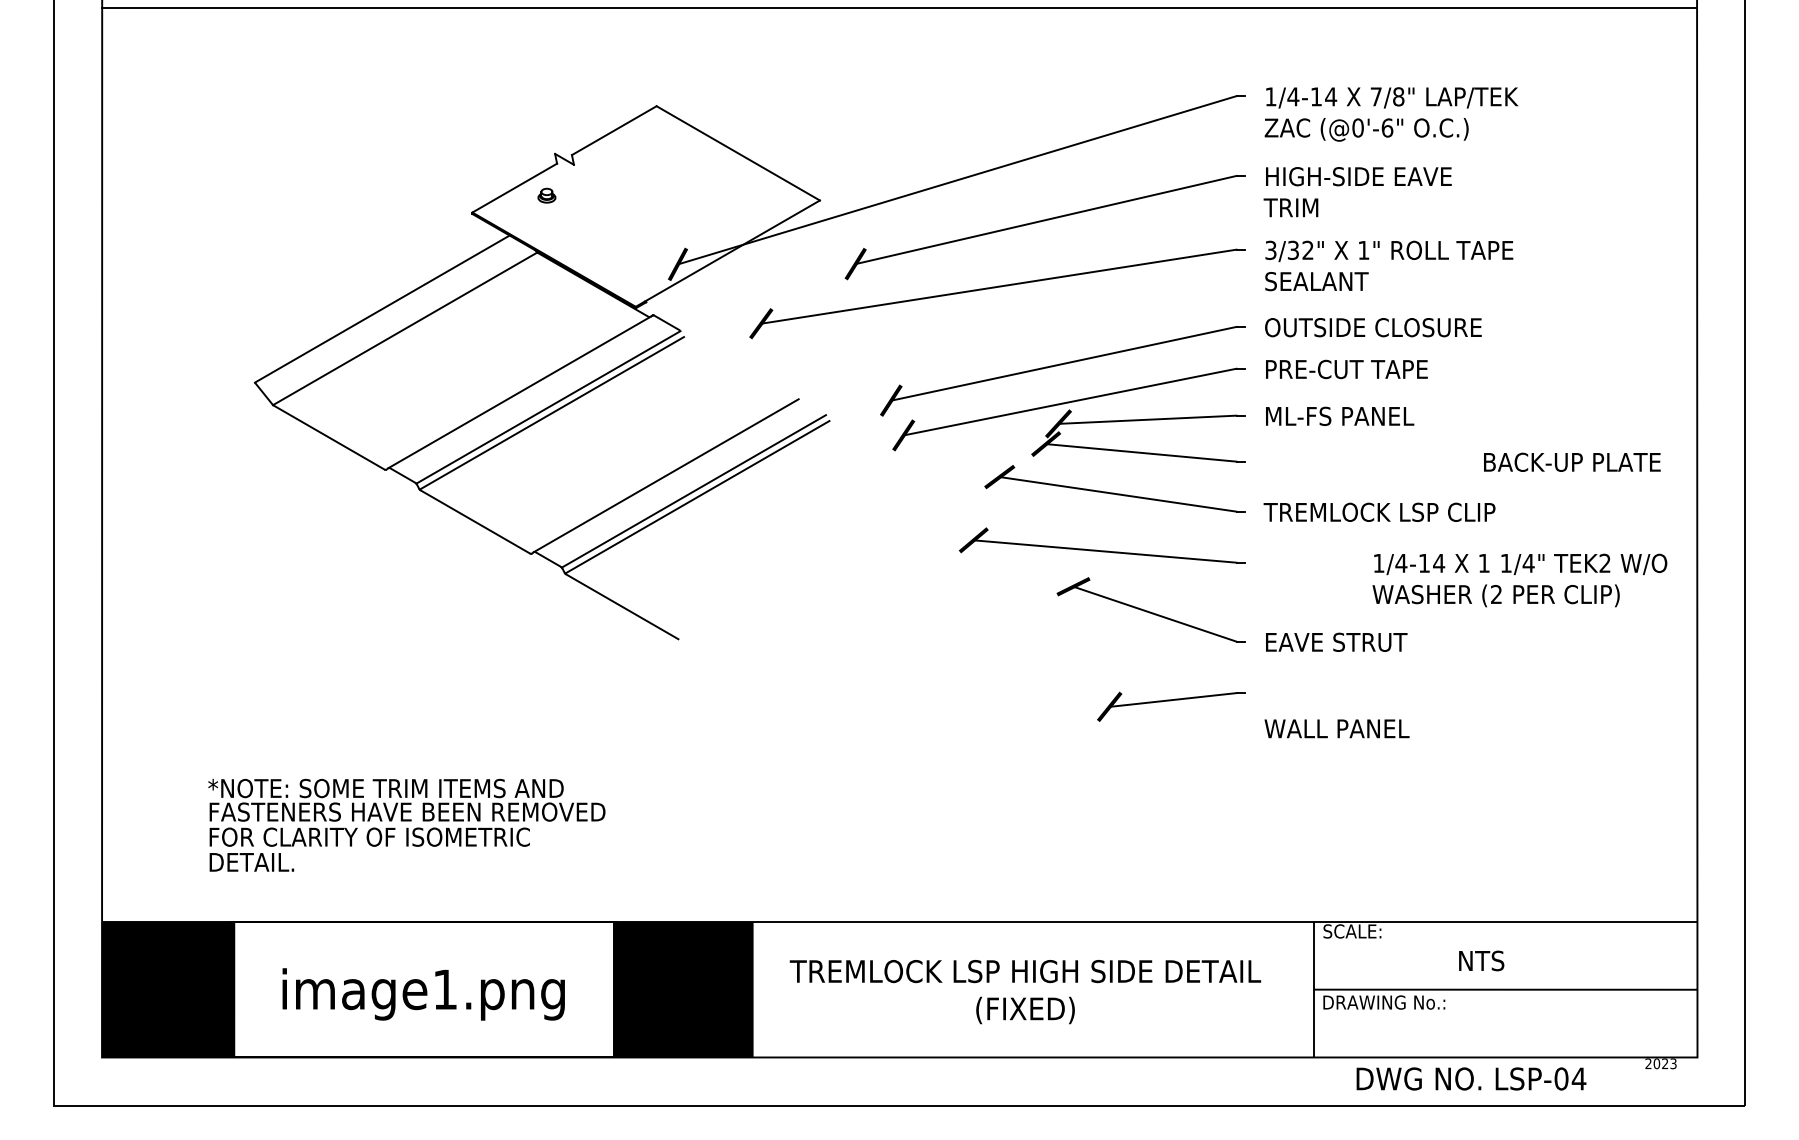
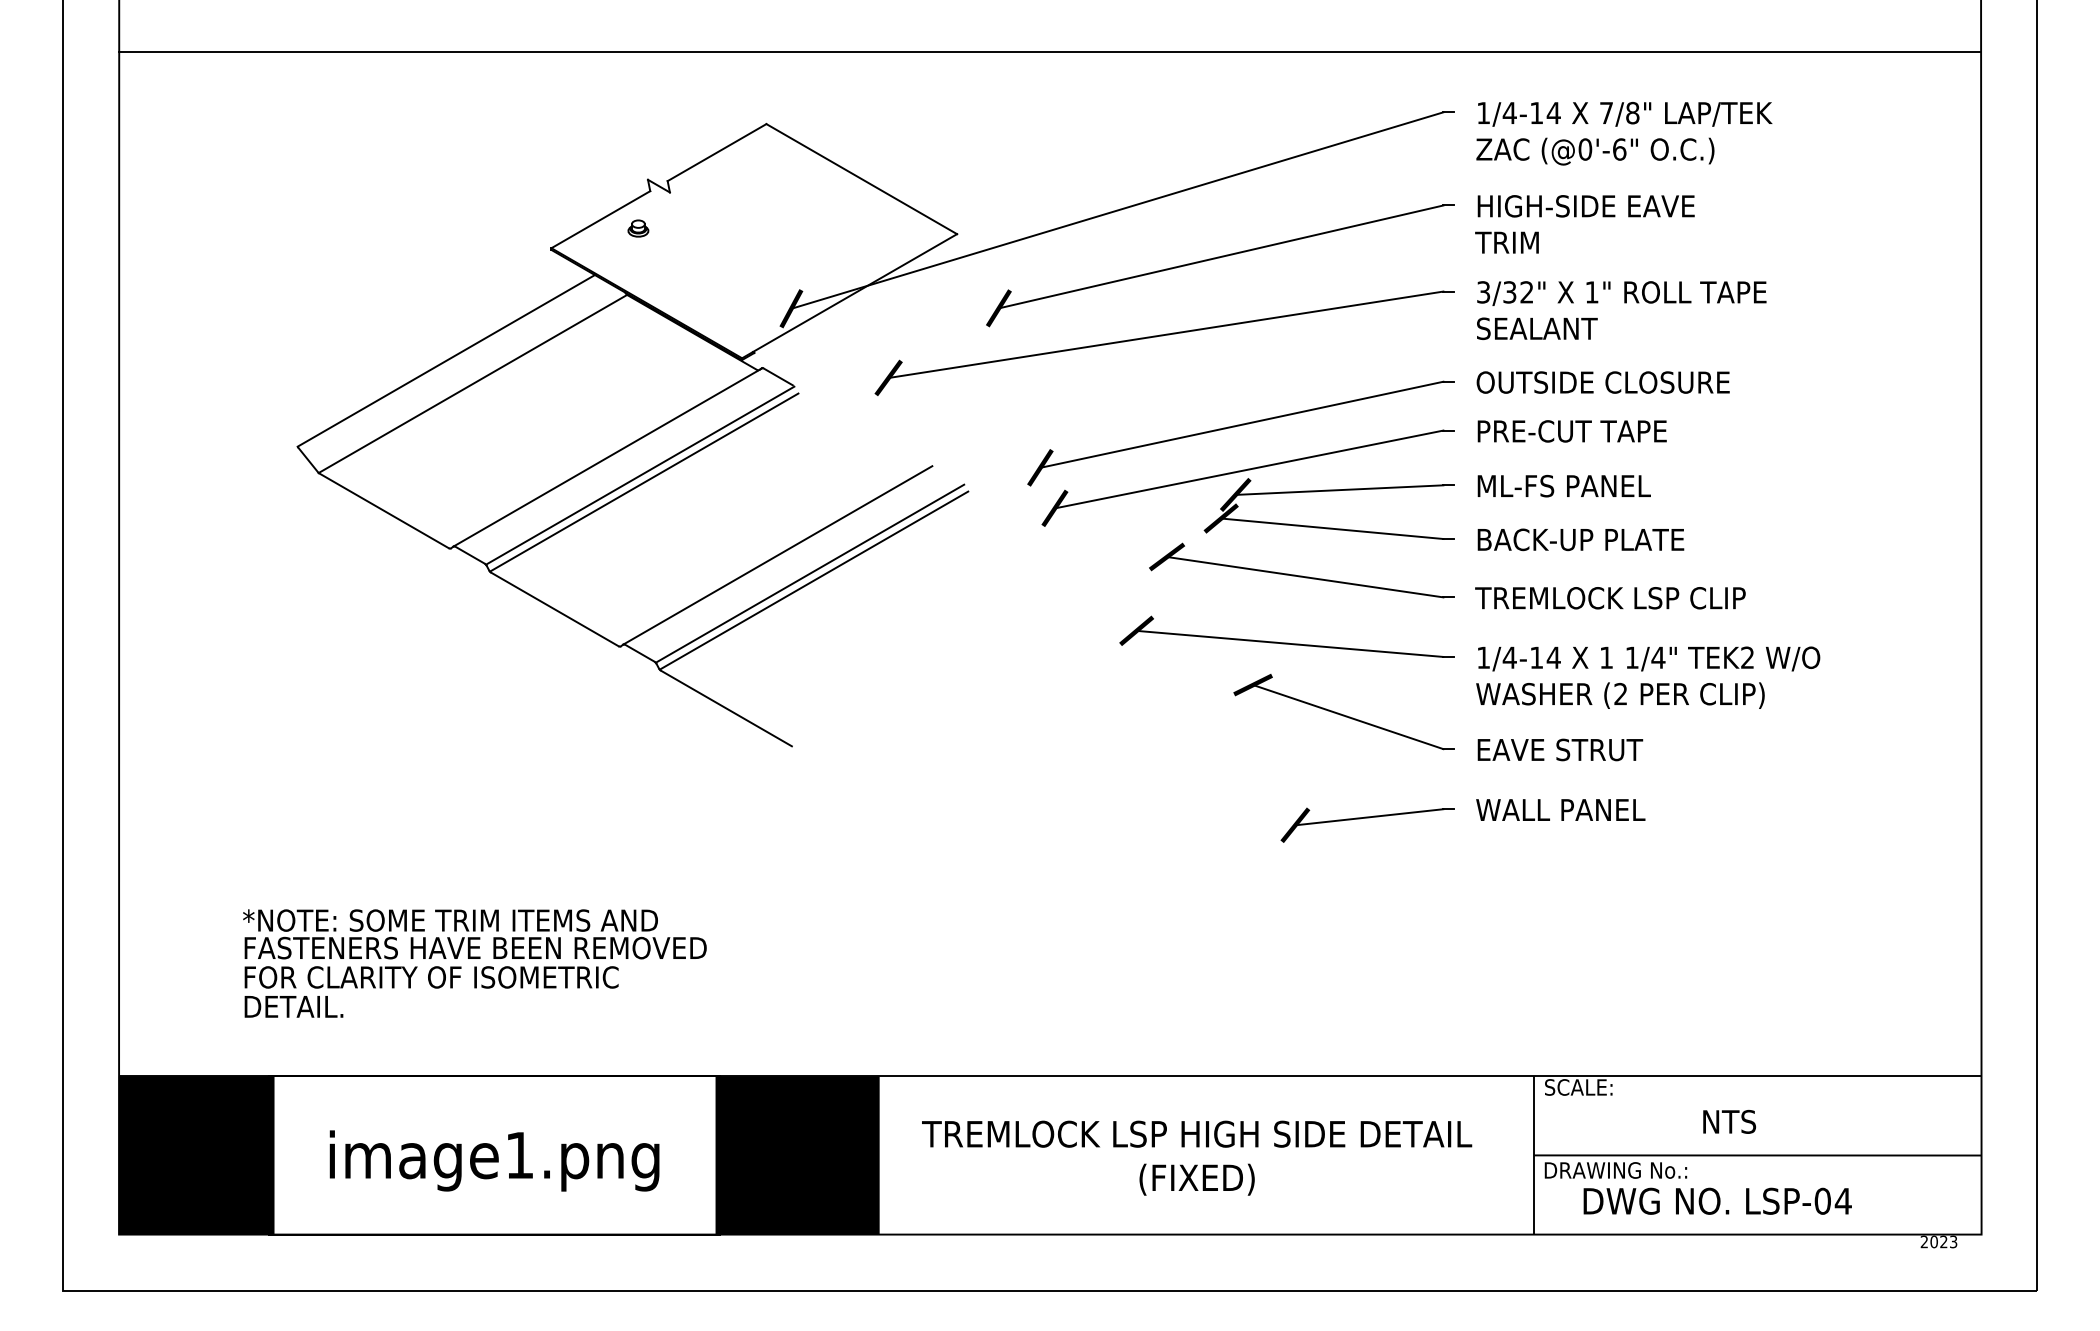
line: (899, 8) -> (1050, 52), moved
text: (1572, 461) -> (1581, 538), moved
text: (1519, 580) -> (1647, 677), moved
text: (1336, 728) -> (1560, 809), moved
text: (1471, 1078) -> (1717, 1200), moved

